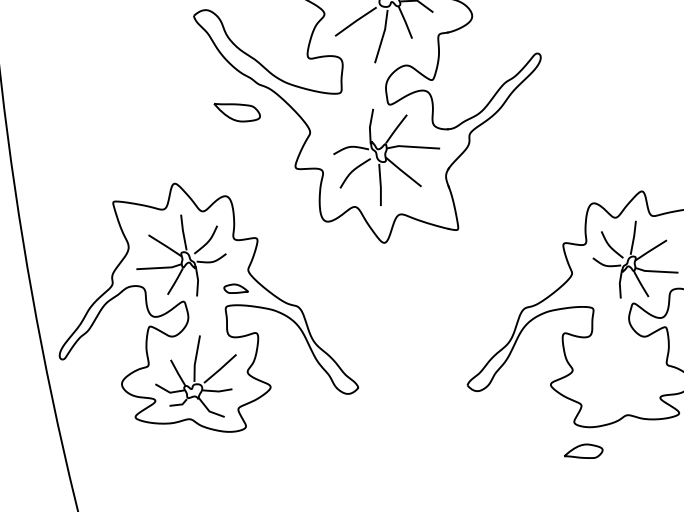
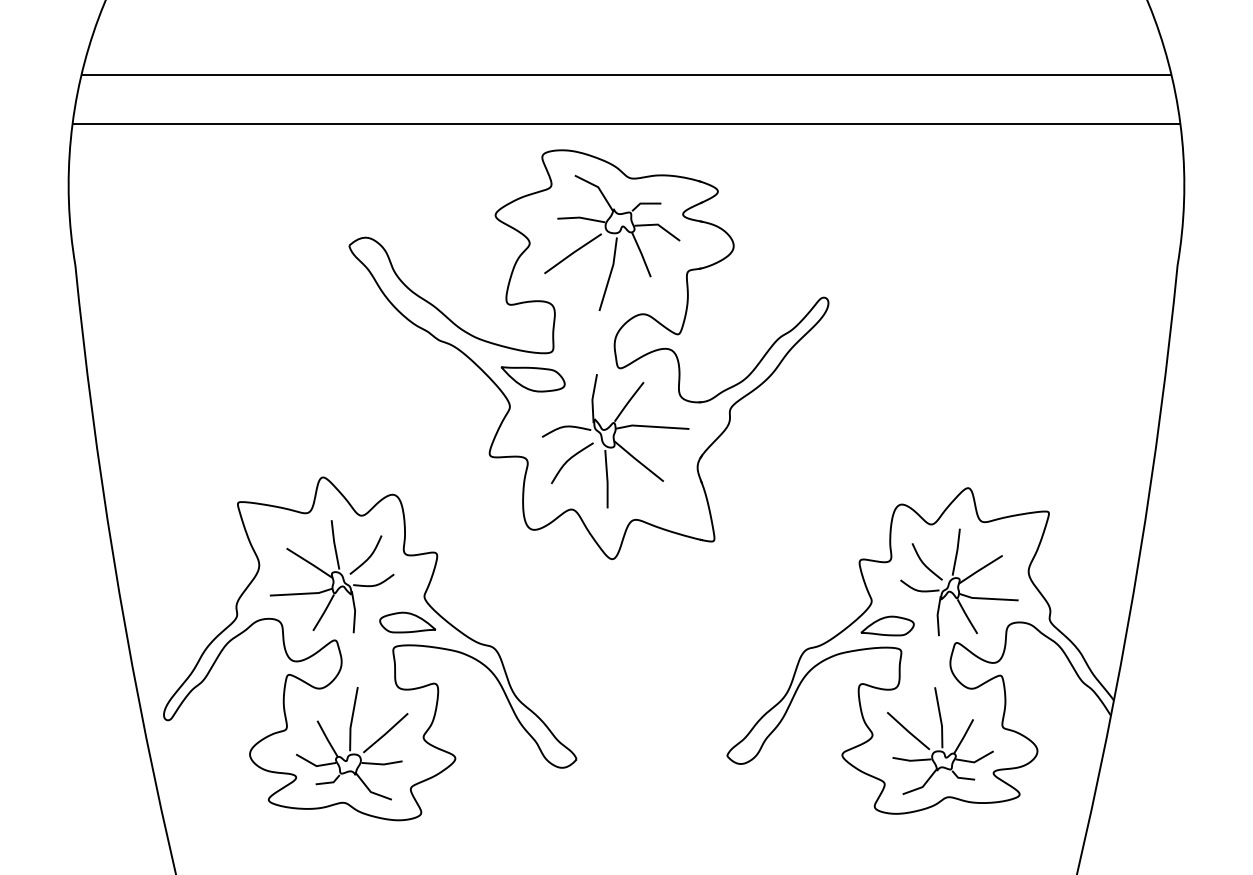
part: (236, 112) -> (532, 379), moved
part: (236, 288) -> (407, 622), size x1.67
part: (621, 374) -> (940, 740), added
part: (583, 450) -> (887, 625), moved

